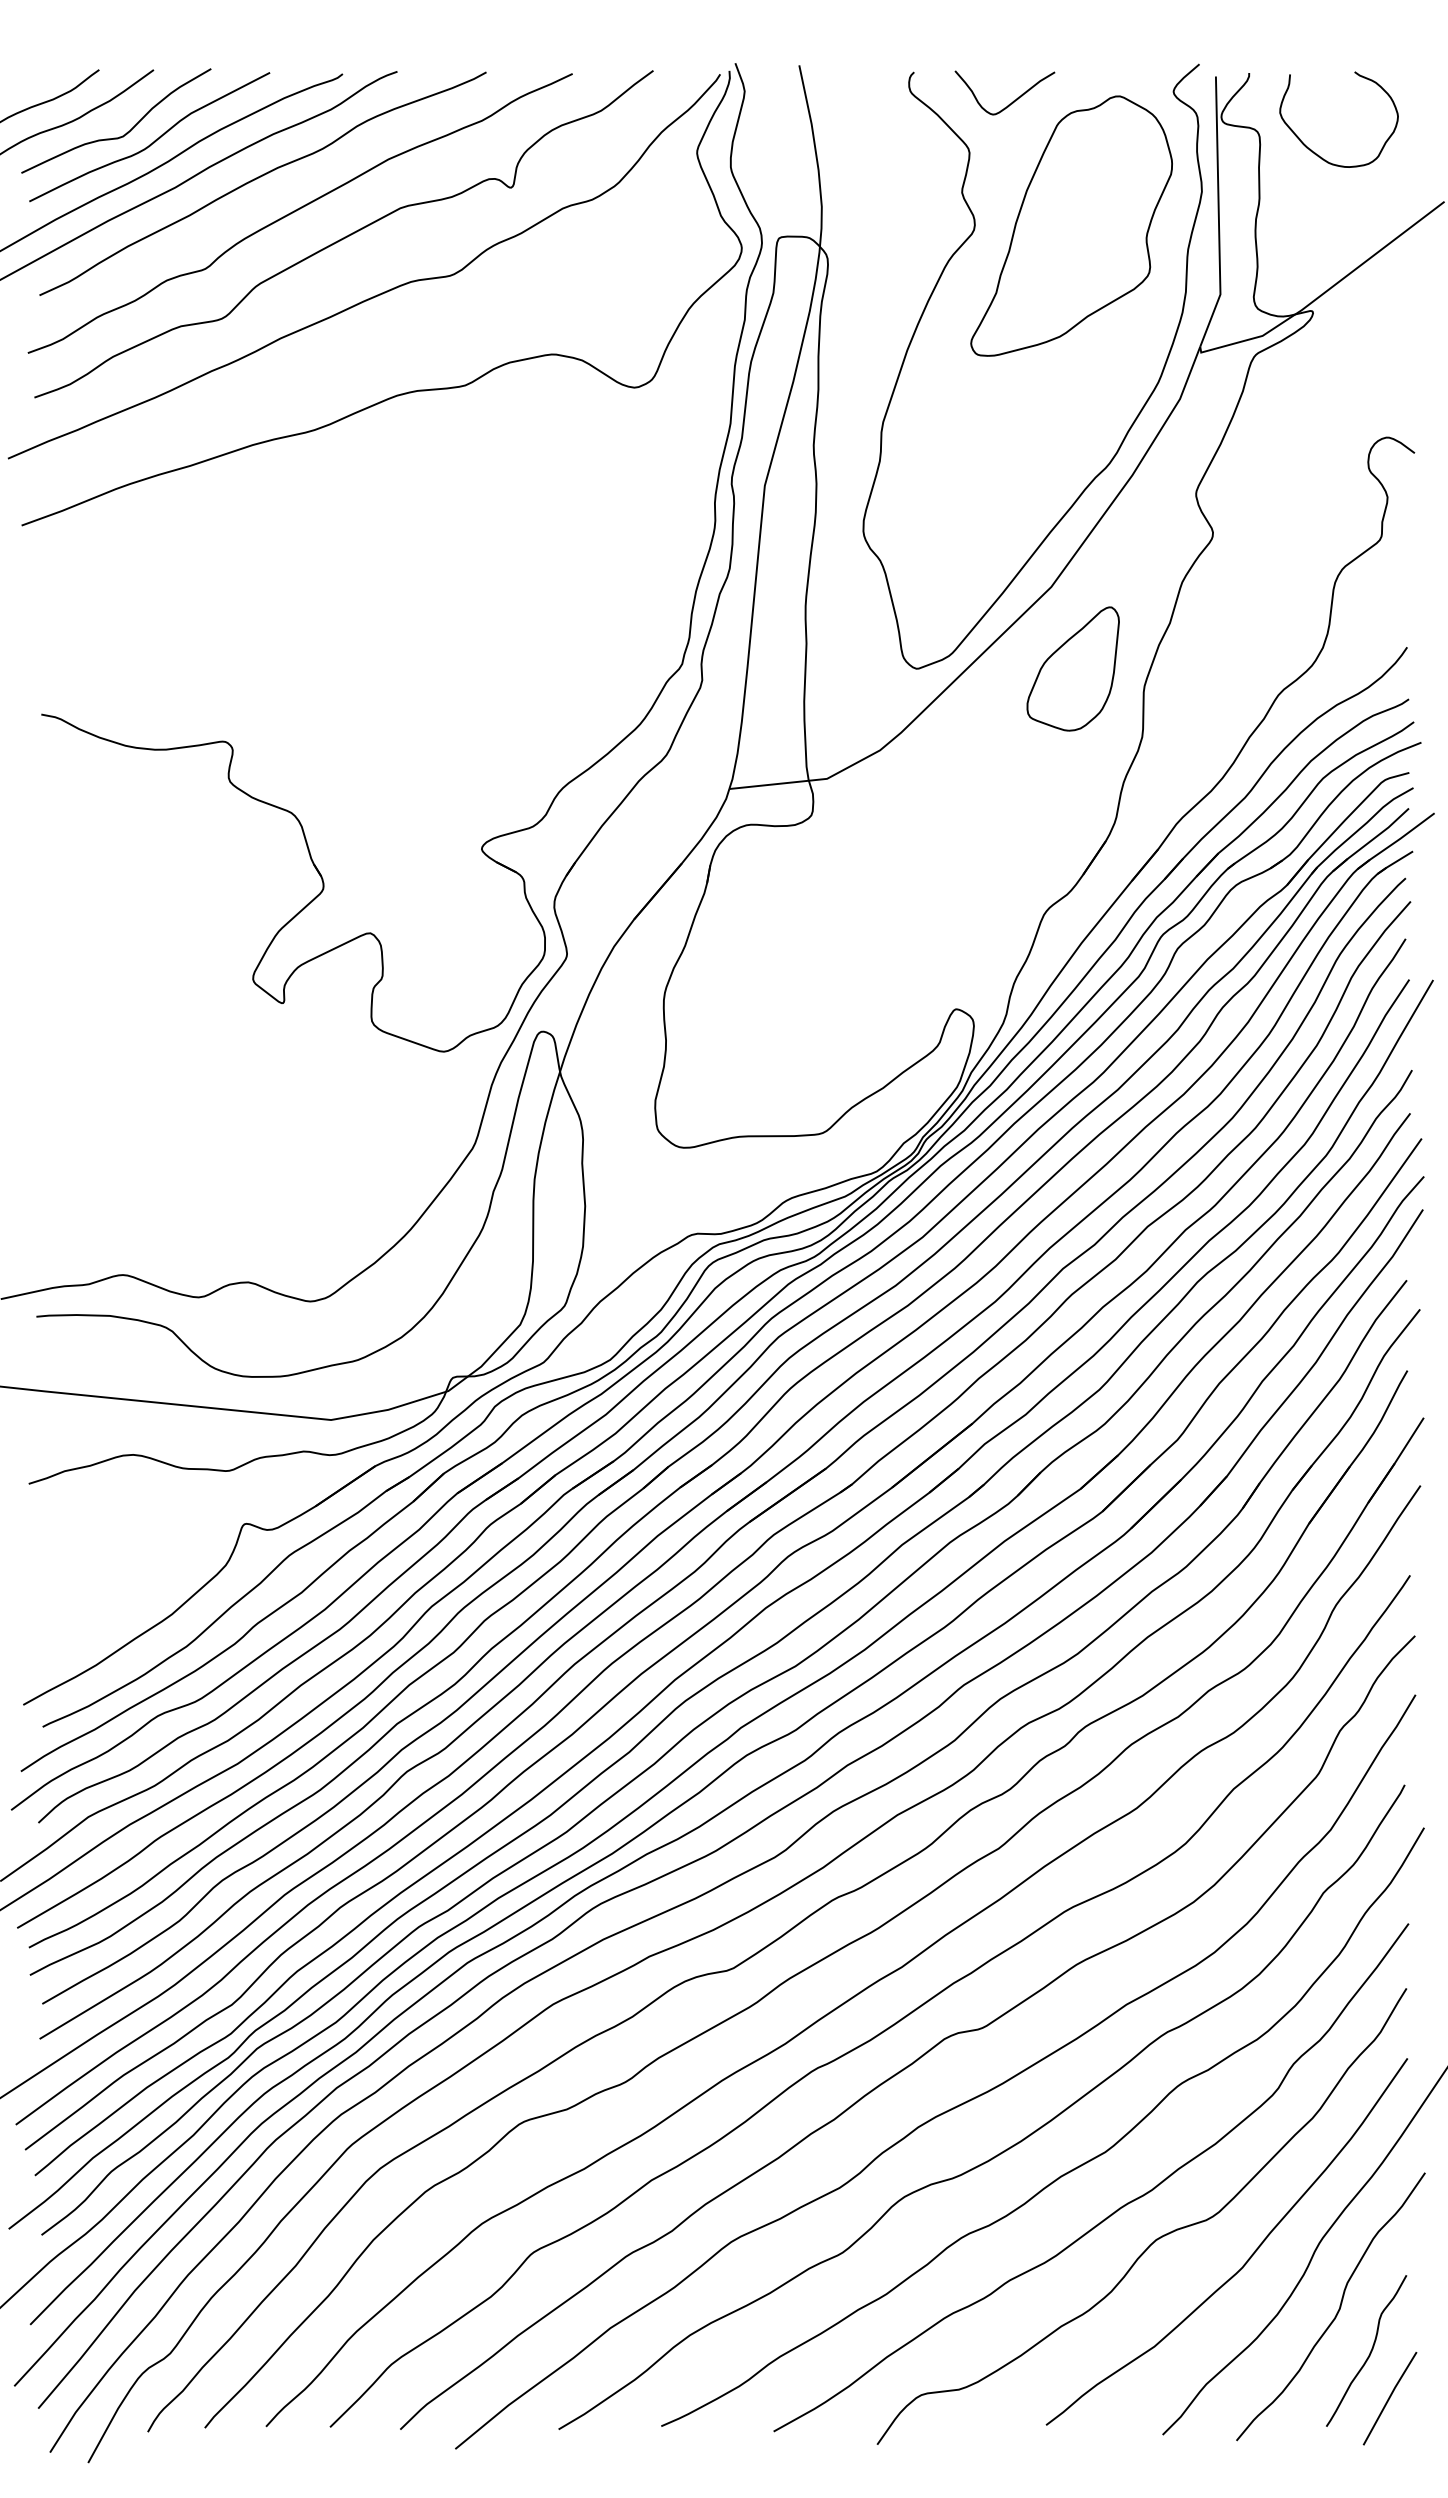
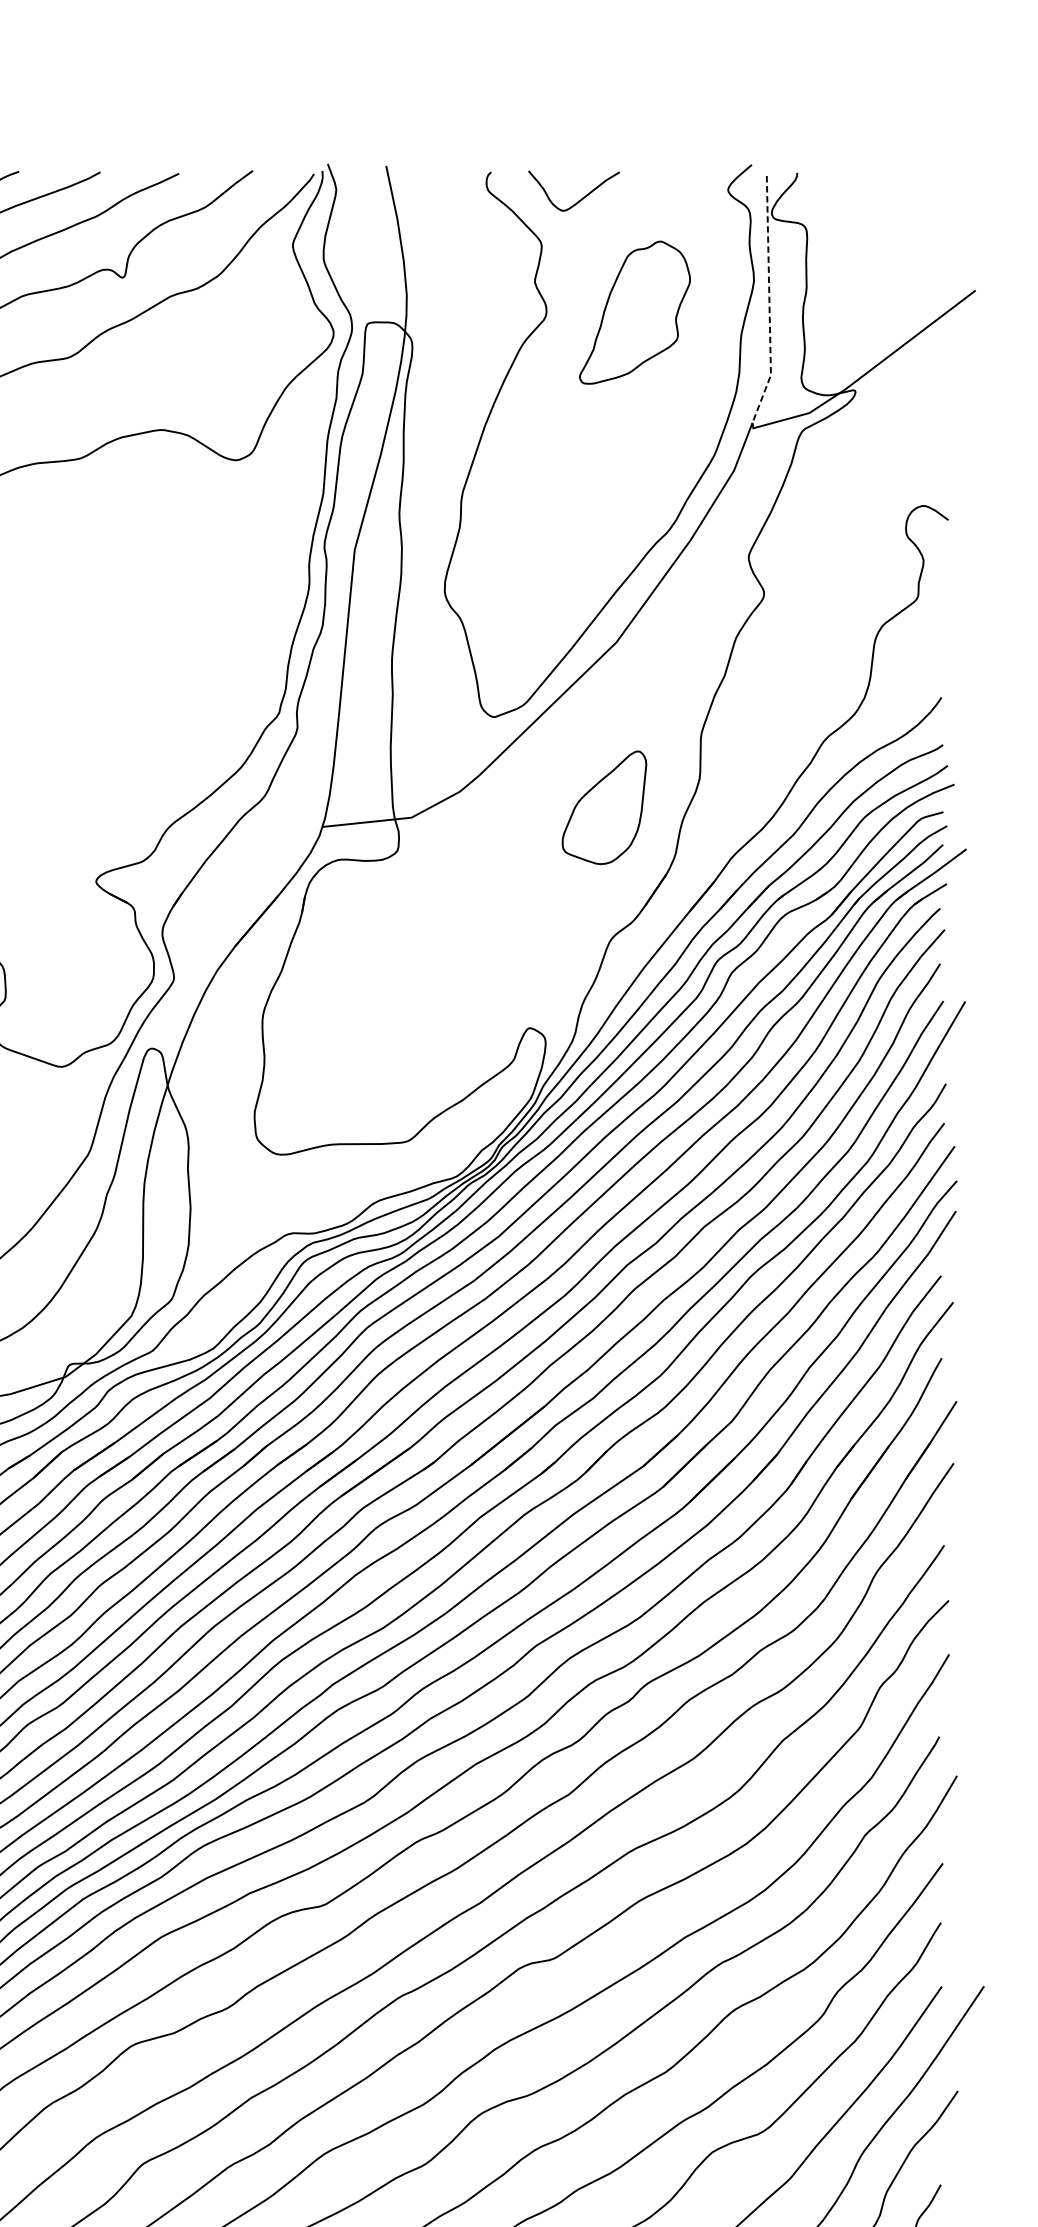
curve: (1315, 152) -> (857, 245), removed
line: (1218, 214) -> (769, 302), solid -> dashed
part: (1071, 225) -> (634, 312), size x0.6
part: (1072, 668) -> (603, 807), moved

